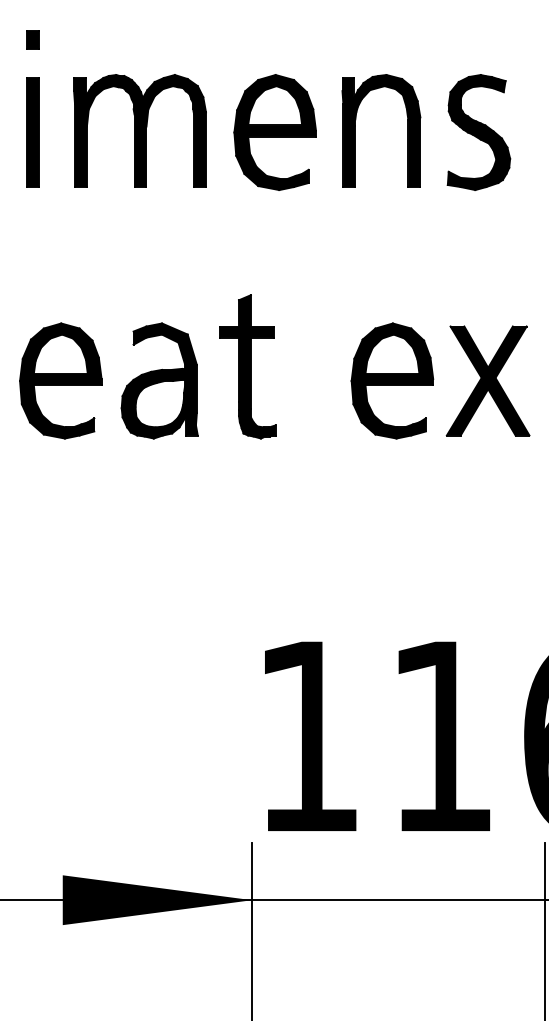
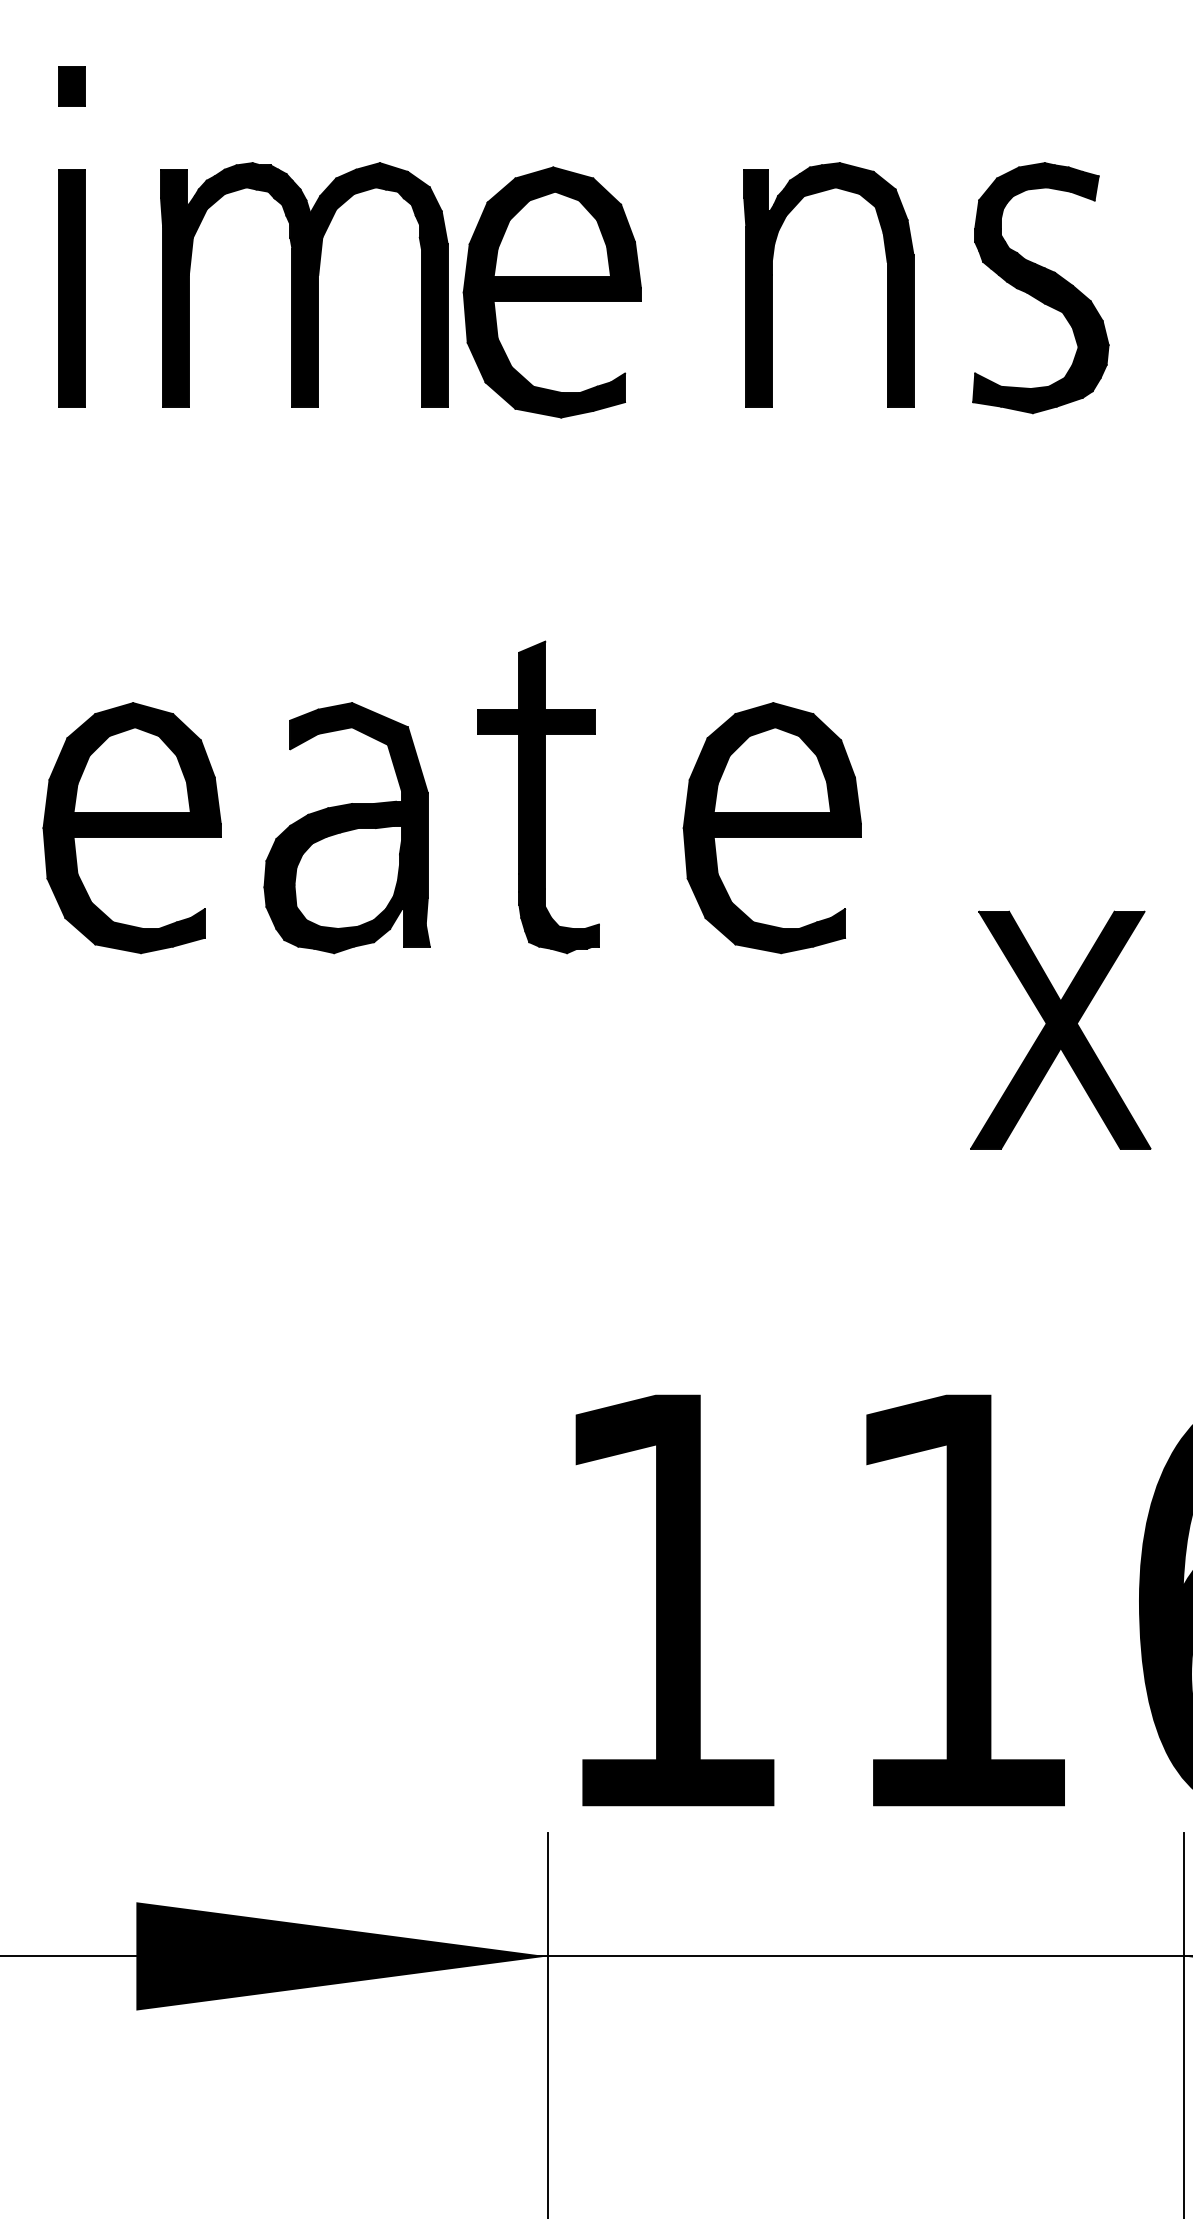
part: (274, 132) -> (550, 292), moved
part: (392, 380) -> (772, 826), moved
part: (487, 380) -> (1059, 1029), moved

